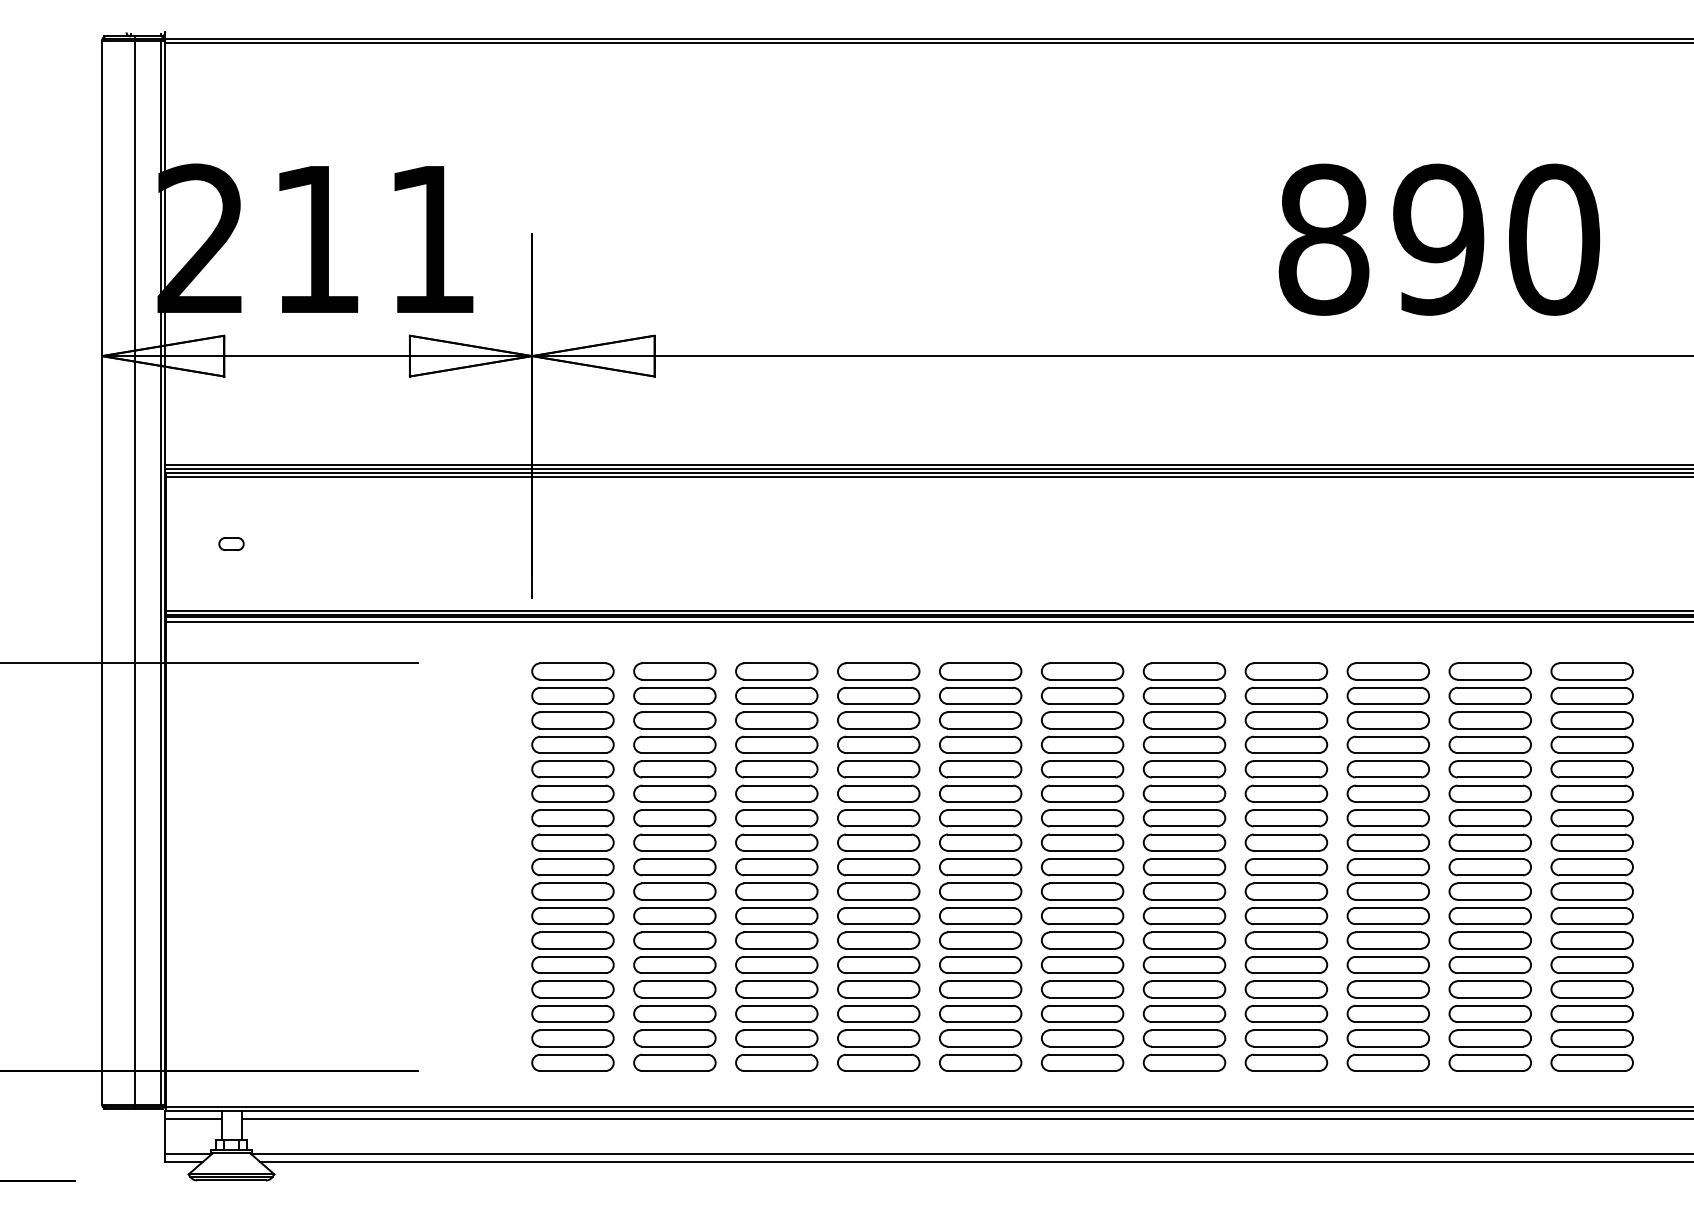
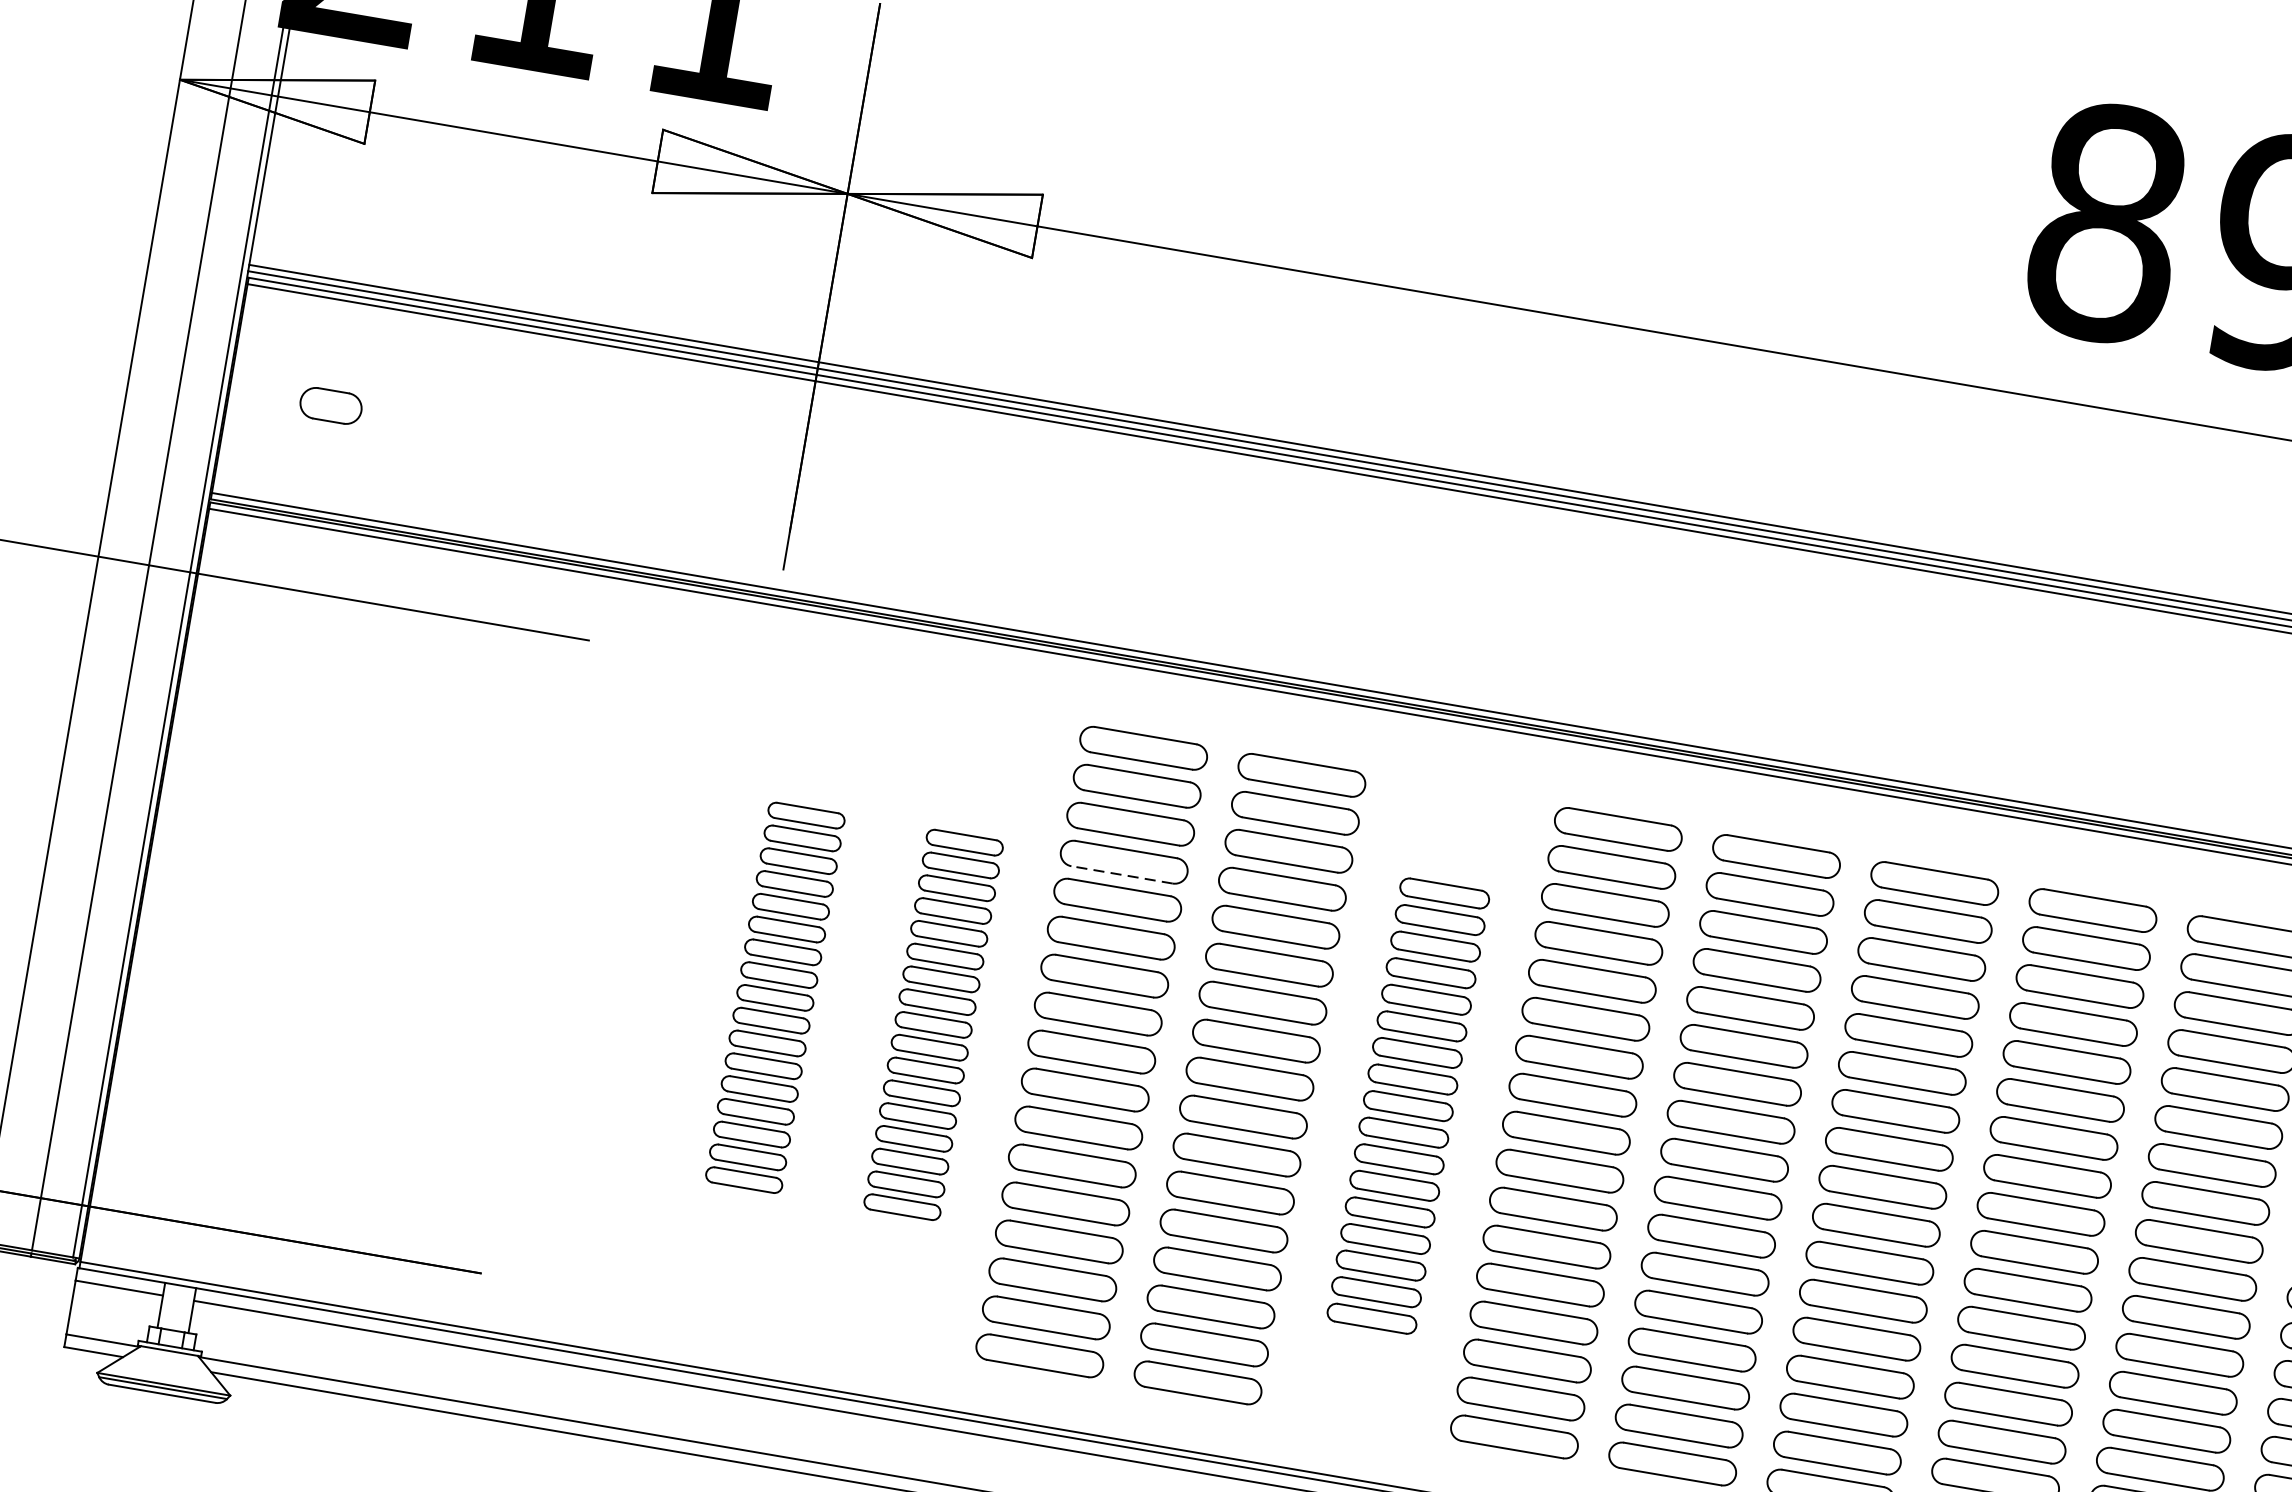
part: (231, 543) -> (331, 404), size x1.6
line: (776, 753) -> (1121, 875), solid -> dashed
part: (572, 866) -> (774, 996), size x0.6
part: (674, 866) -> (933, 1023), size x0.6
part: (980, 866) -> (1408, 1105), size x0.7

